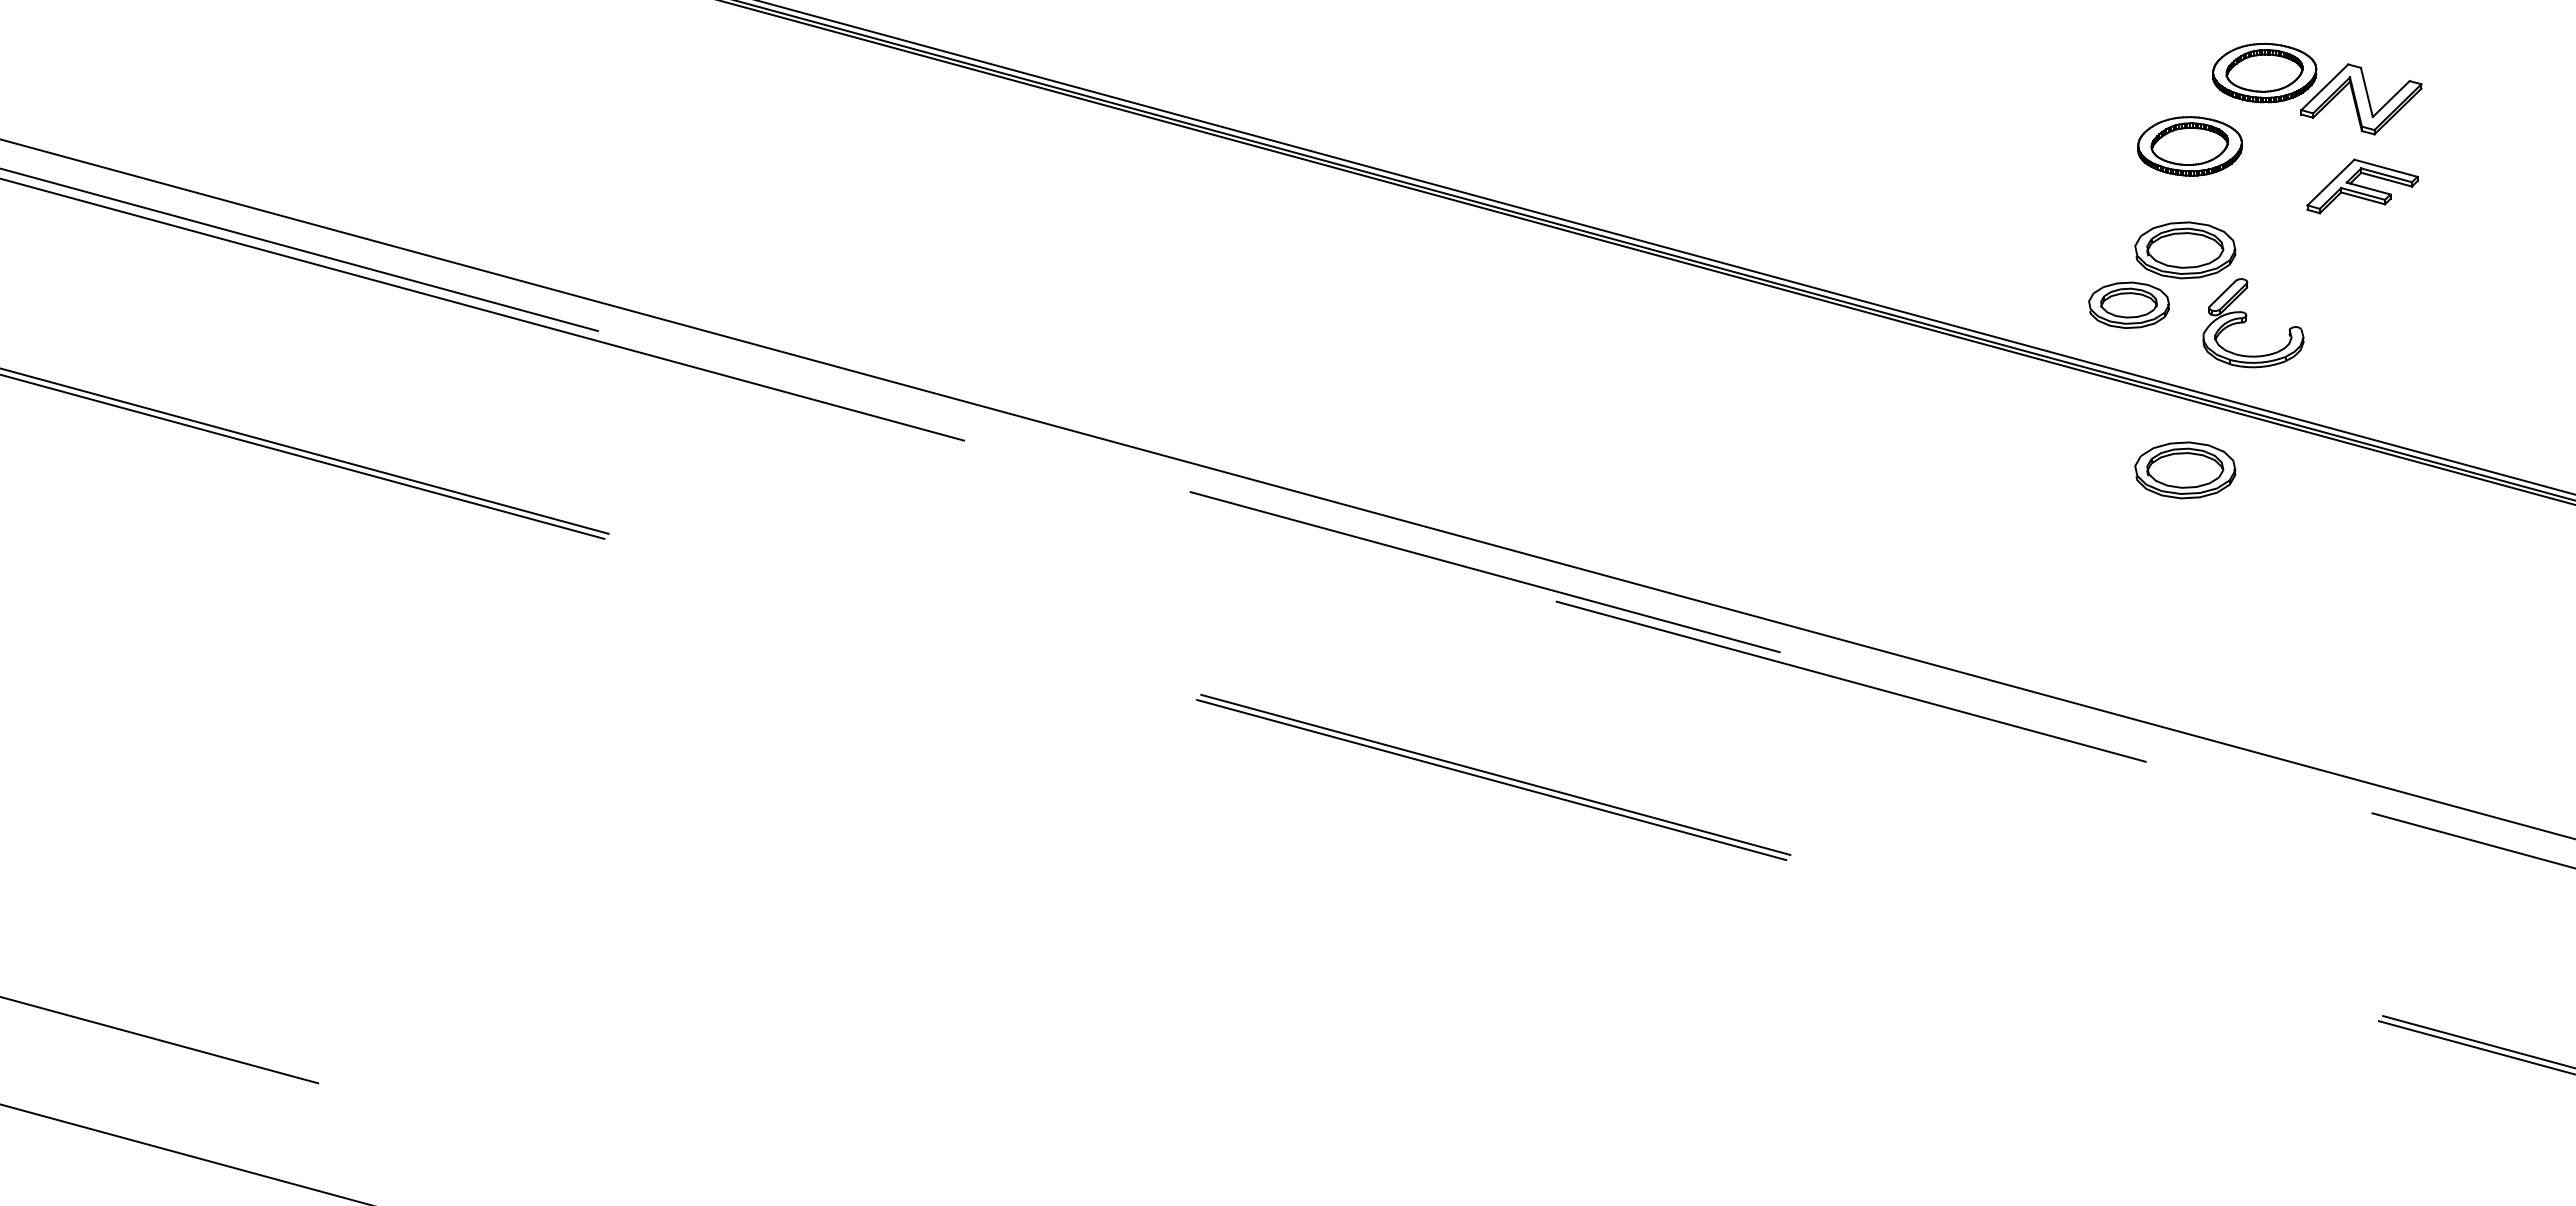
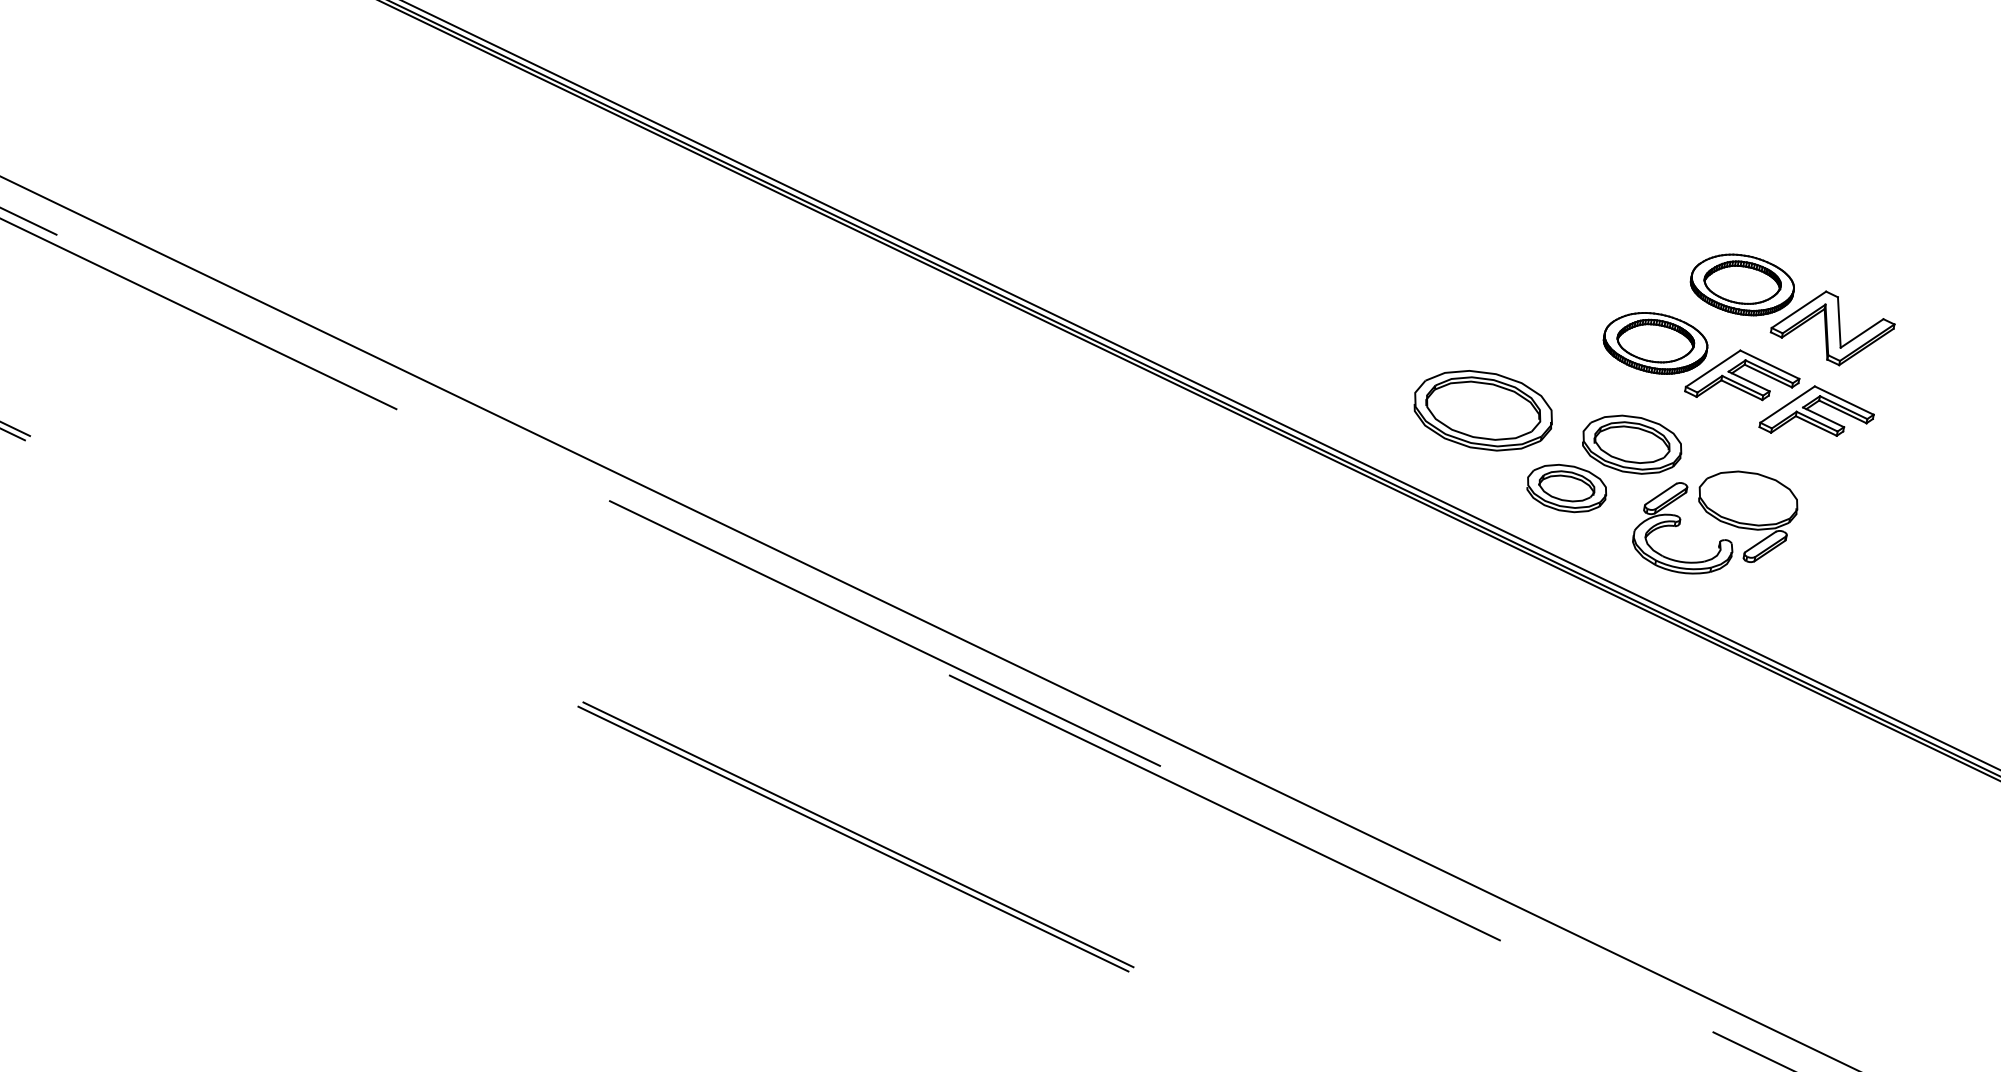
part: (2282, 164) -> (1743, 377), added
part: (2032, 243) -> (1483, 410), added
part: (2309, 300) -> (1744, 516), added
part: (2185, 470) -> (1592, 661), removed

